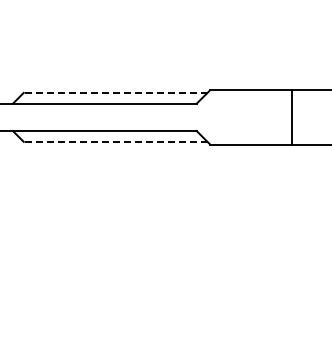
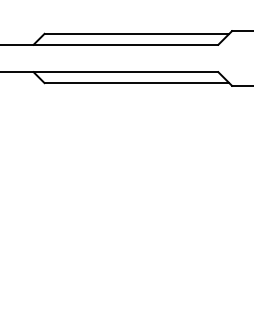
line: (115, 92) -> (136, 33), dashed -> solid
line: (115, 141) -> (136, 82), dashed -> solid

